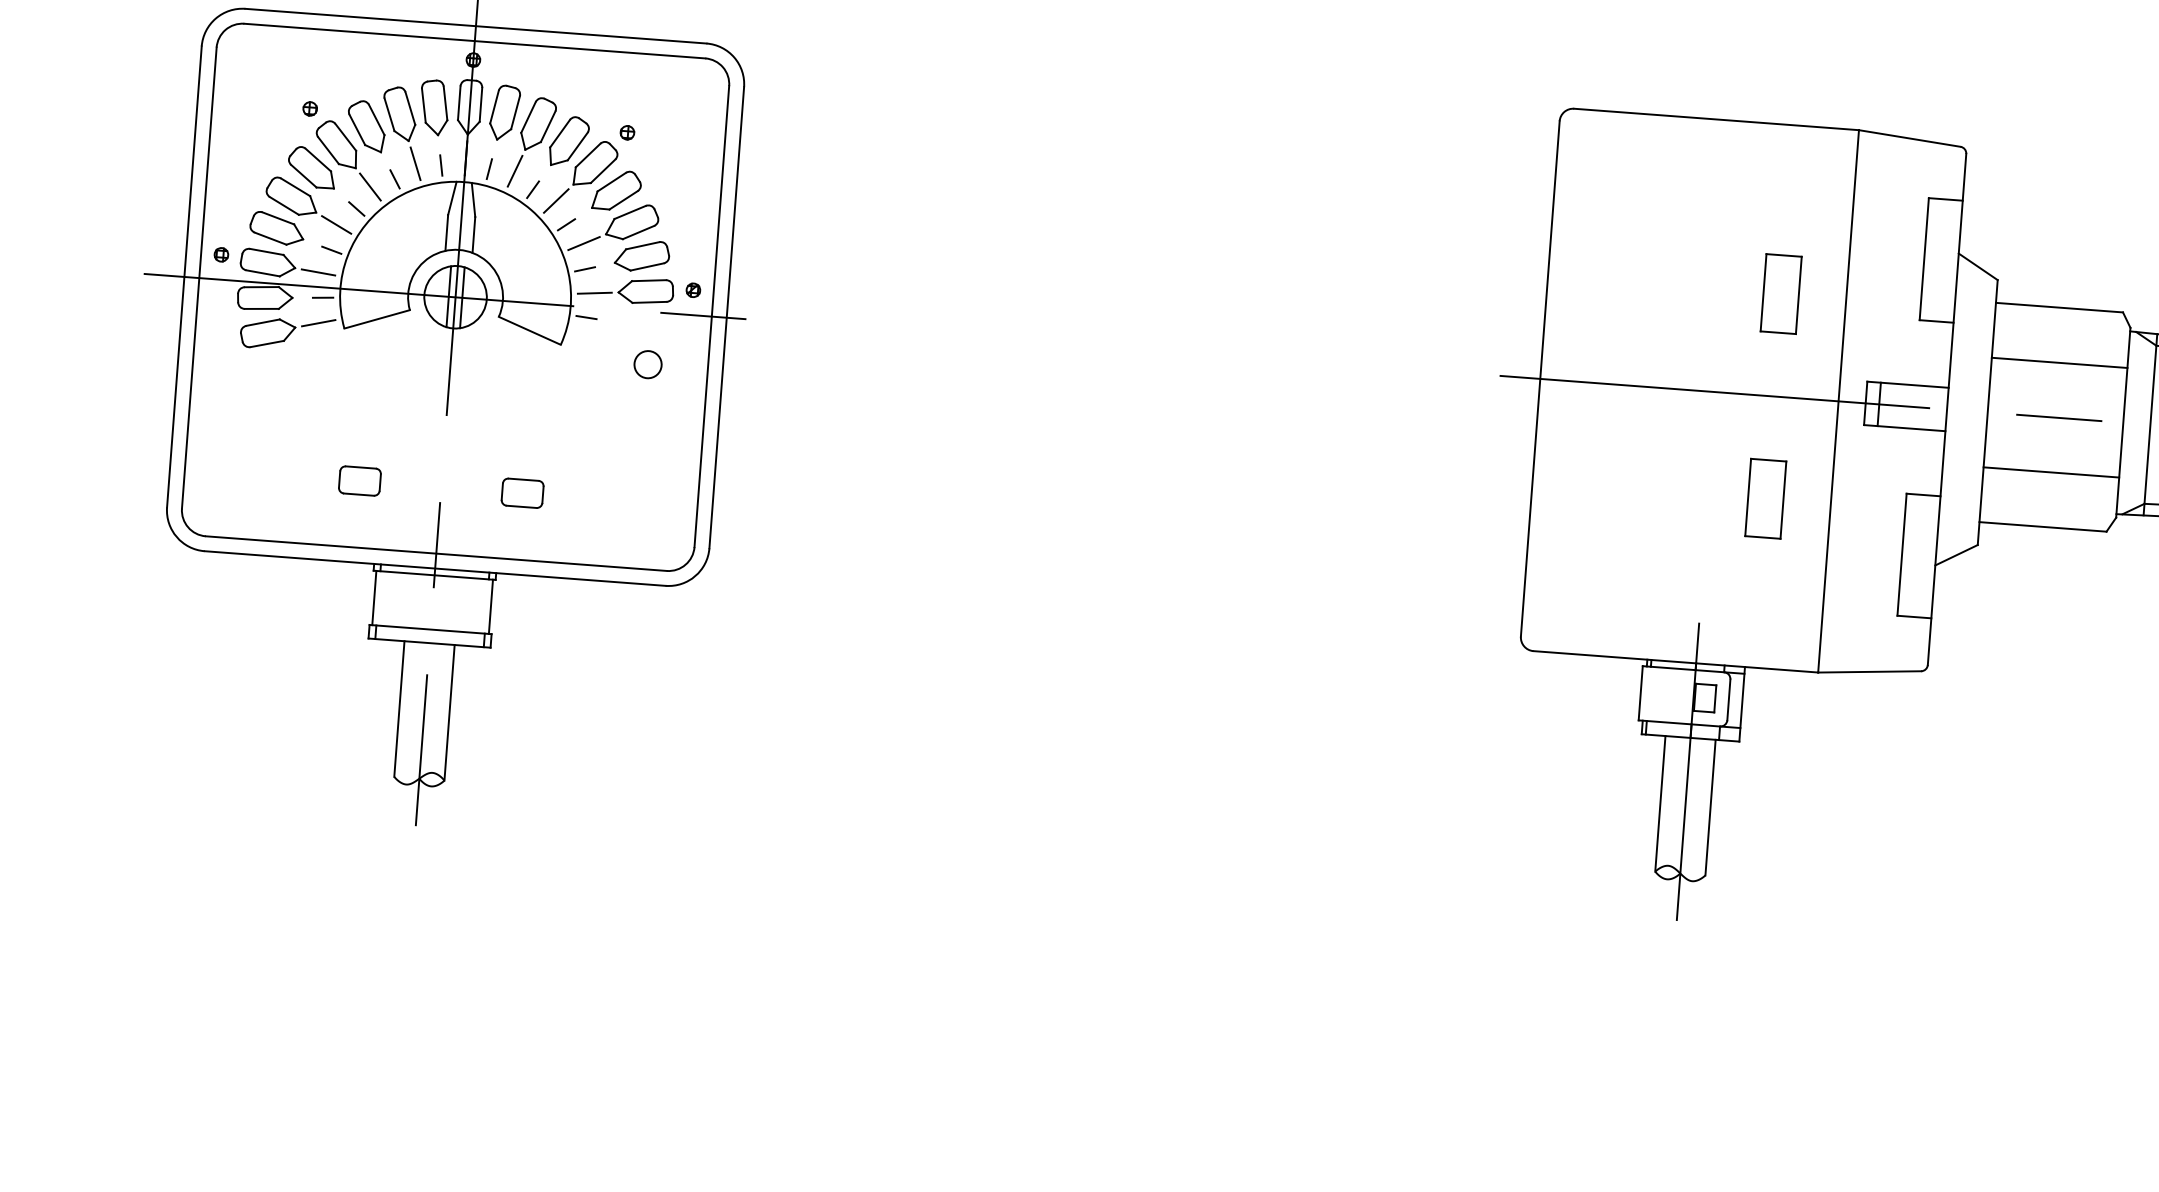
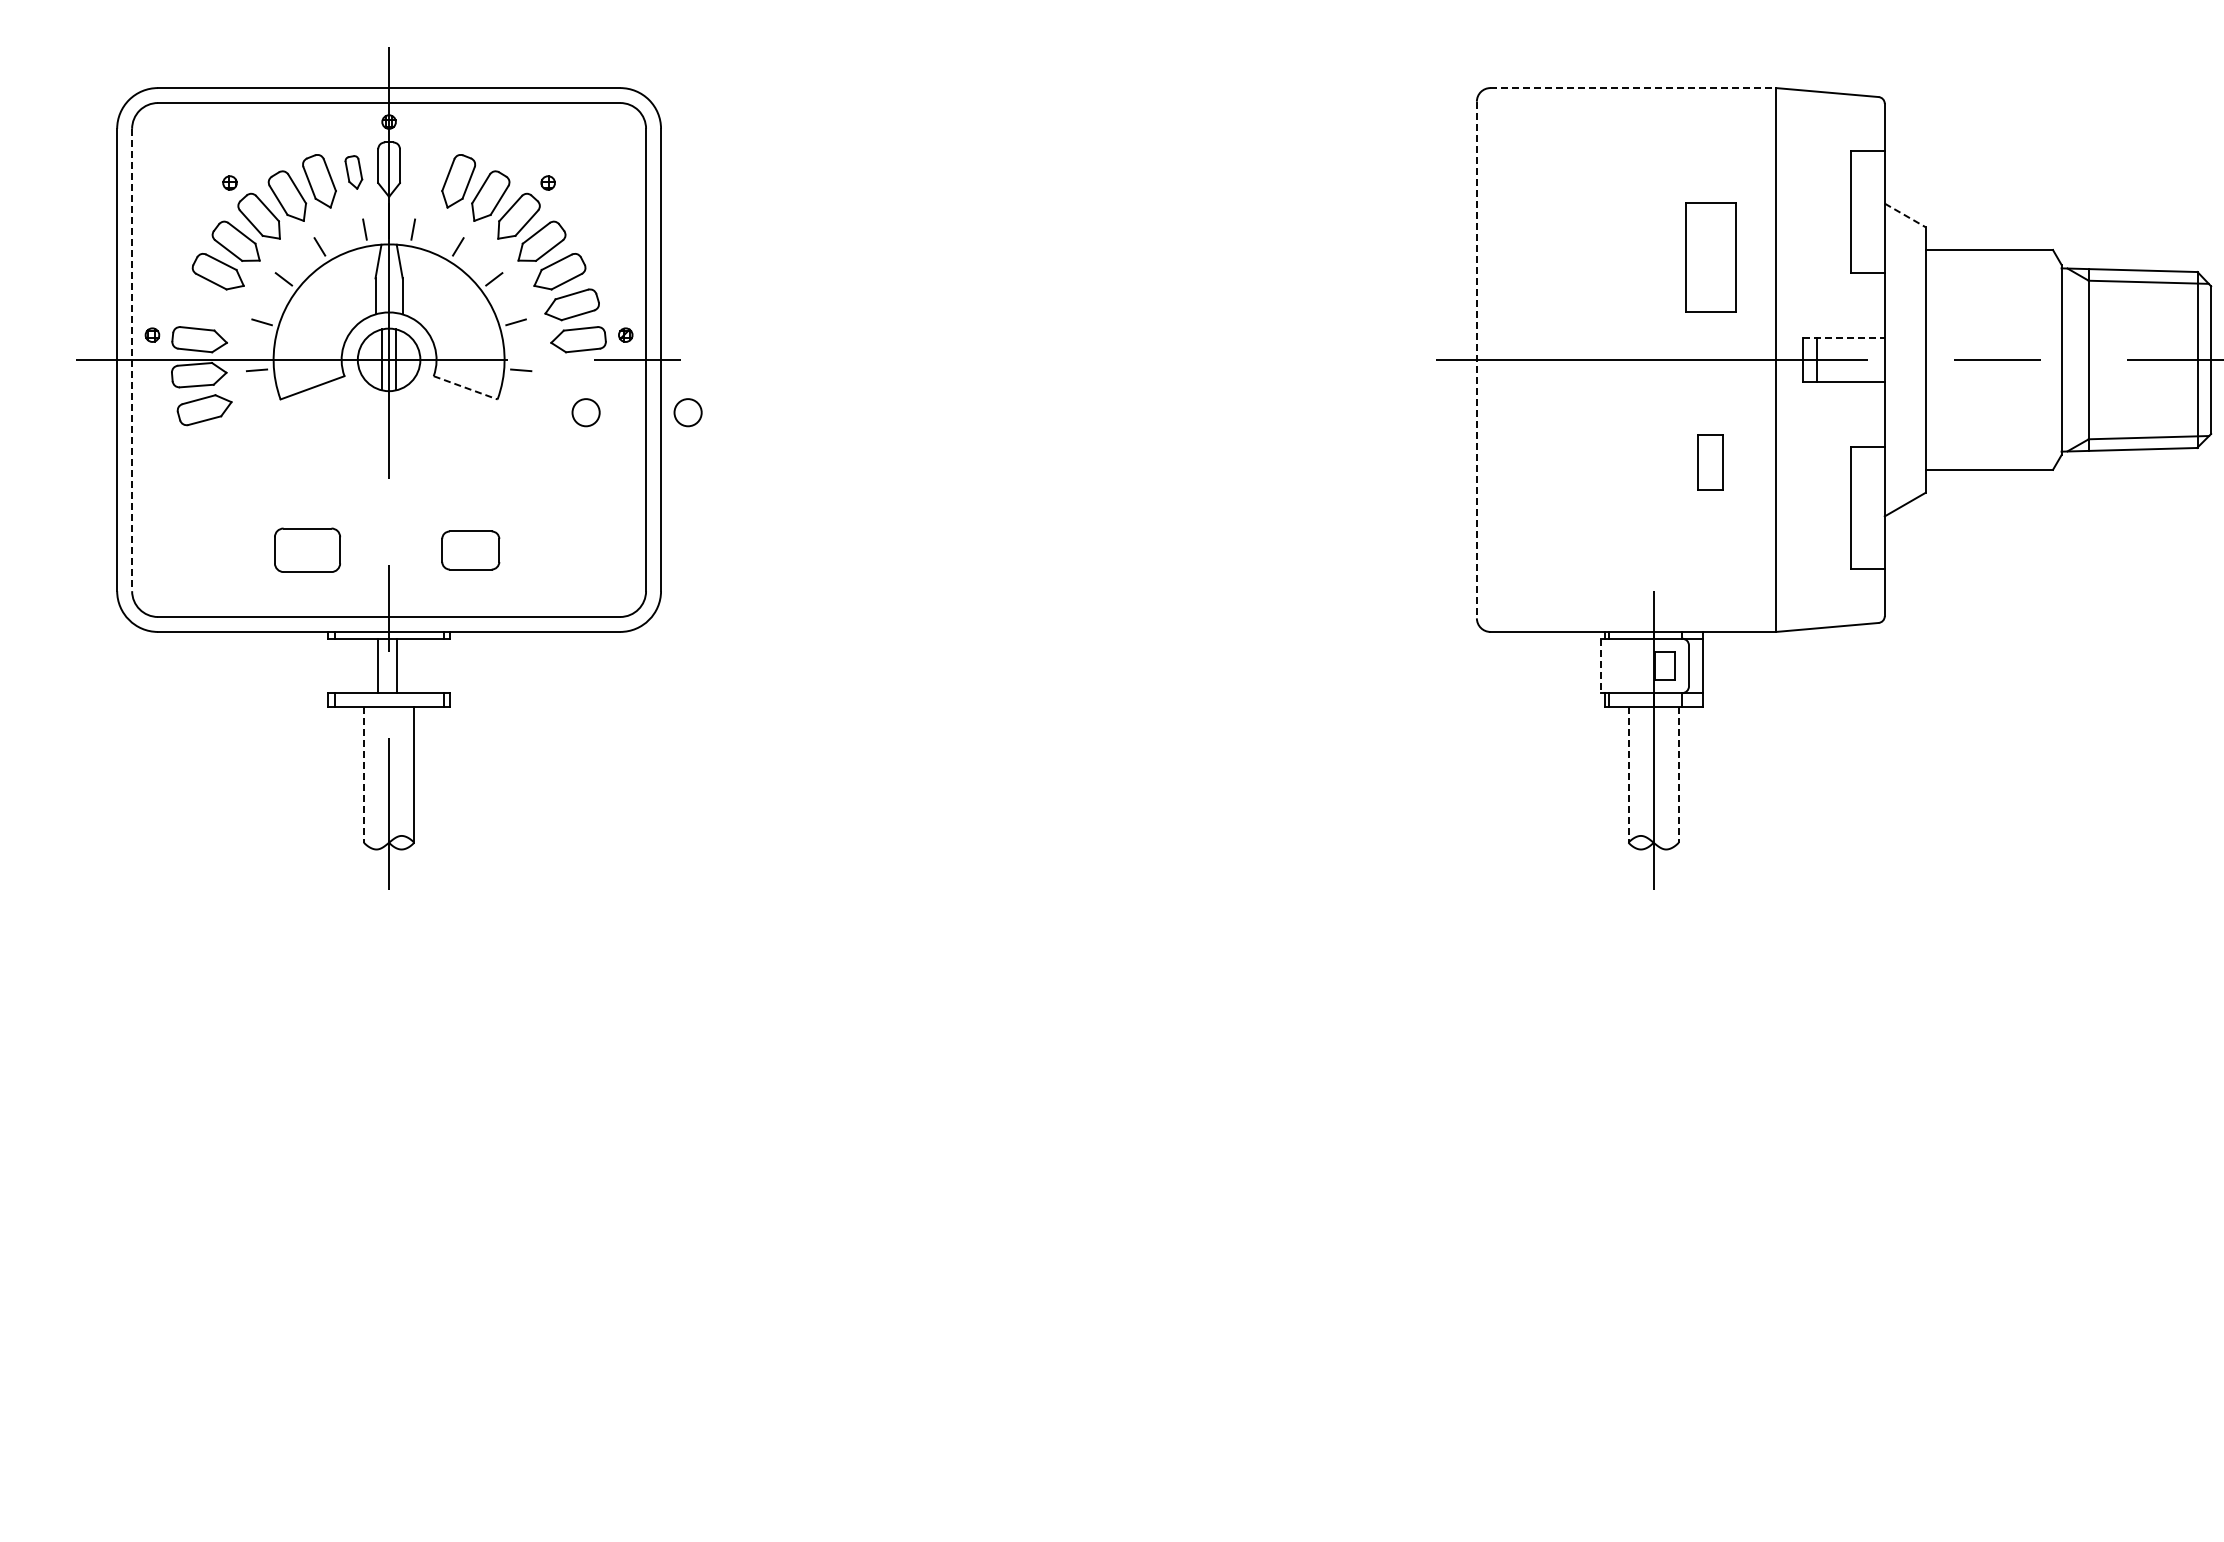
part: (434, 107) -> (353, 172), size x0.6
part: (504, 113) -> (424, 172), removed
line: (1716, 119) -> (1633, 88), solid -> dashed
line: (415, 163) -> (339, 229), removed
line: (514, 170) -> (438, 229), removed
line: (369, 187) -> (295, 256), removed
line: (555, 201) -> (481, 256), removed
line: (336, 224) -> (264, 296), removed
part: (276, 228) -> (205, 304), removed
line: (584, 243) -> (513, 296), removed
line: (1978, 266) -> (1905, 215), solid -> dashed
line: (318, 272) -> (250, 345), removed
line: (199, 278) -> (132, 360), solid -> dashed
line: (594, 293) -> (527, 345), removed
part: (1780, 294) -> (1710, 257), size x1.4
line: (318, 322) -> (254, 395), removed
line: (530, 330) -> (466, 387), solid -> dashed
line: (2059, 363) -> (1993, 305), removed
circle: (749, 372) -> (687, 412), added
line: (1539, 379) -> (1476, 360), solid -> dashed
line: (1908, 385) -> (1844, 338), solid -> dashed
line: (2051, 471) -> (1993, 414), removed
part: (359, 481) -> (307, 550), size x1.6
part: (522, 492) -> (470, 549), size x1.4
part: (1765, 498) -> (1710, 462), size x0.7
line: (374, 597) -> (396, 665), moved
line: (490, 606) -> (377, 665), moved
line: (1640, 693) -> (1600, 666), solid -> dashed
line: (398, 708) -> (363, 774), solid -> dashed
line: (1660, 803) -> (1628, 774), solid -> dashed
line: (1710, 807) -> (1678, 774), solid -> dashed

